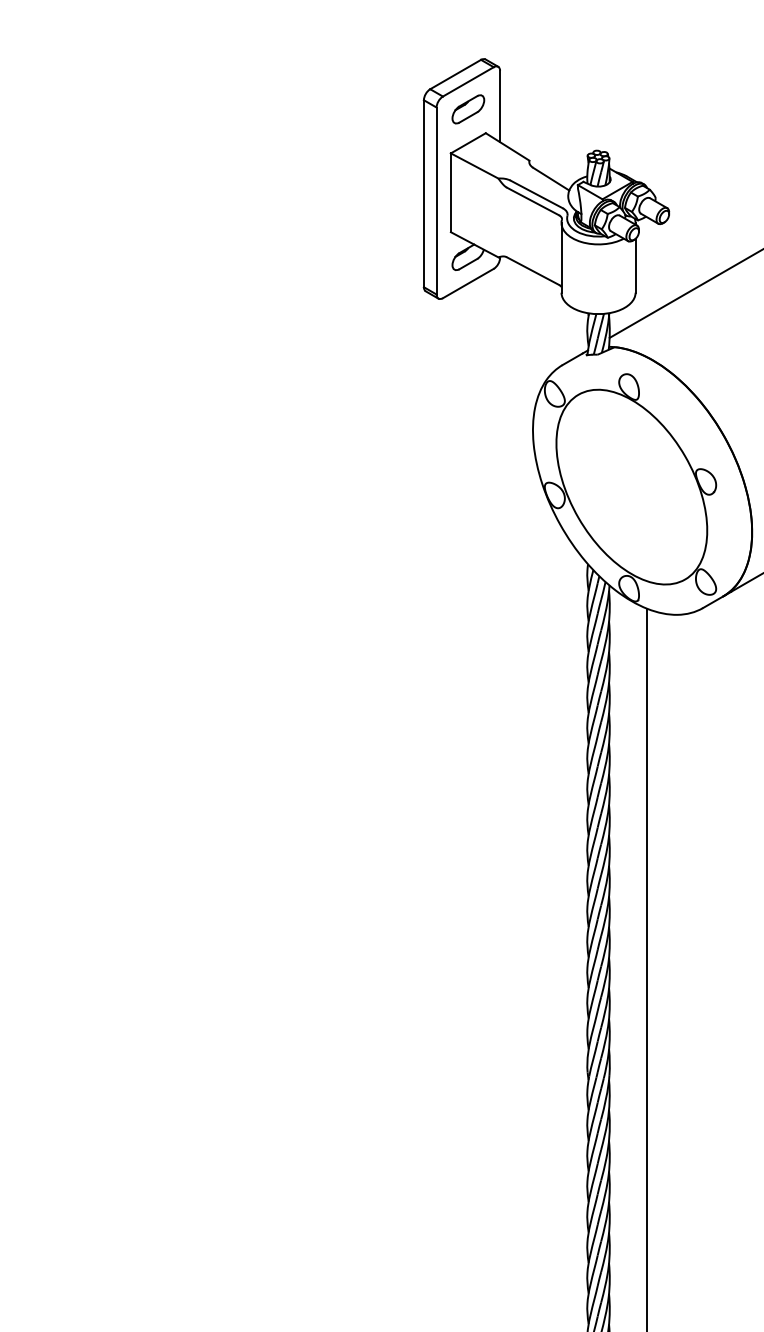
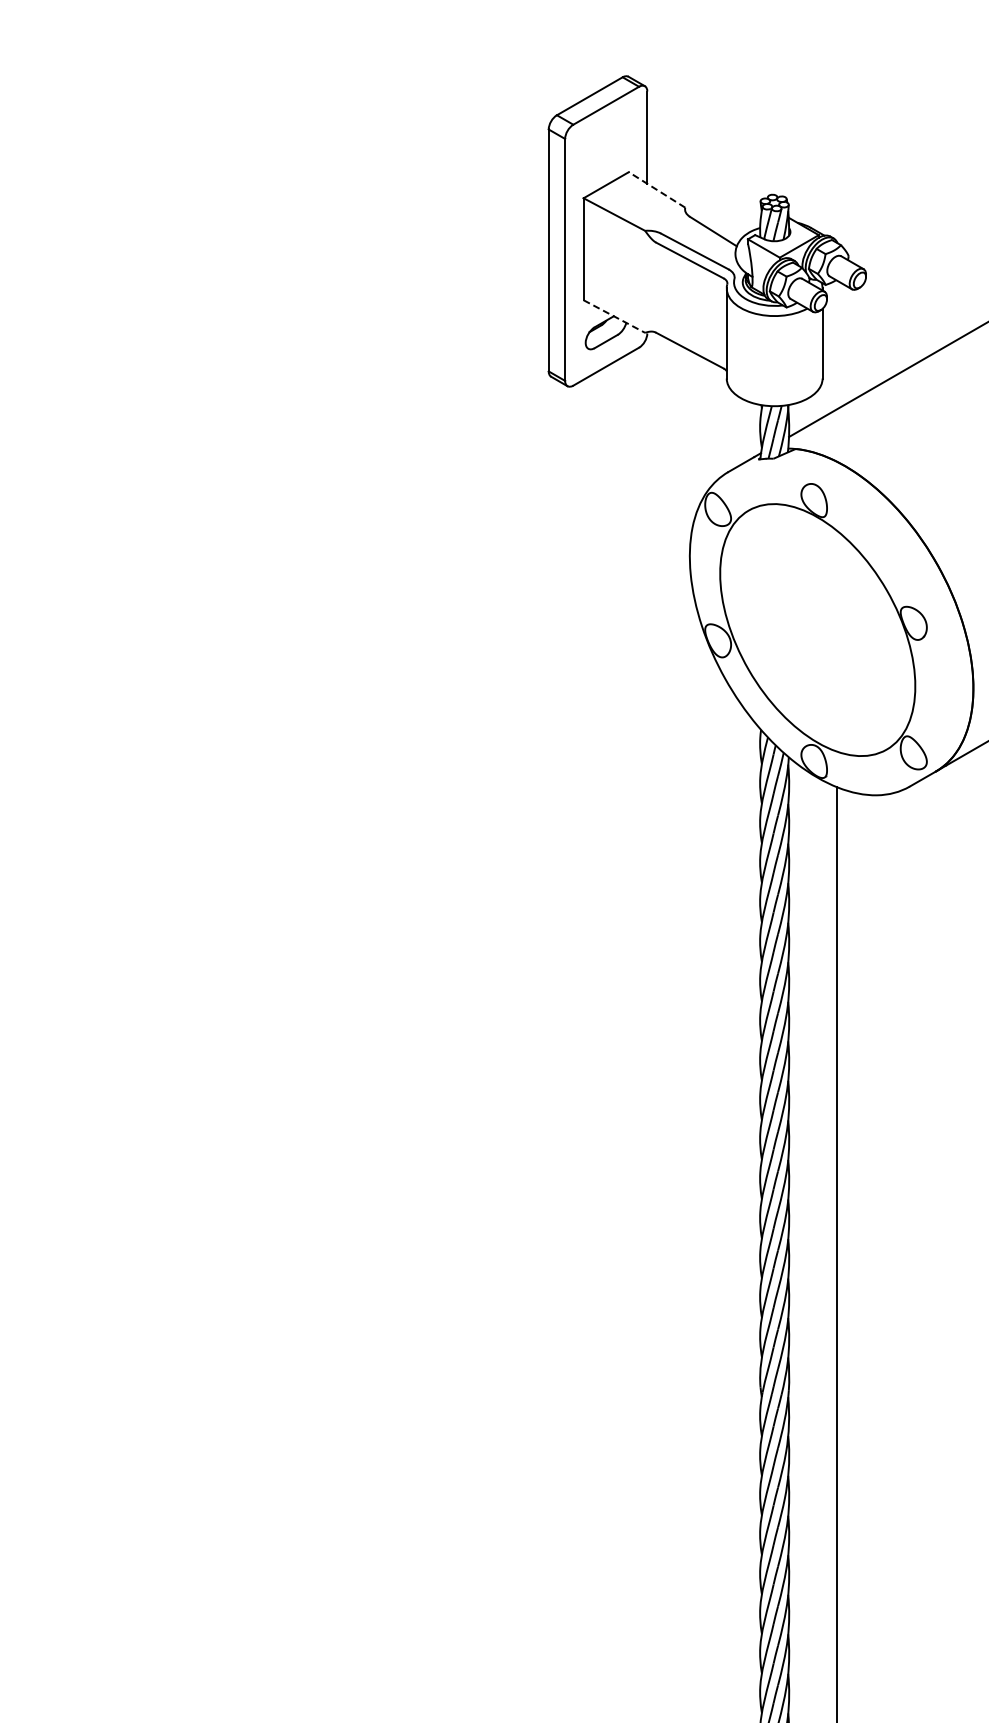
part: (467, 109) -> (605, 141), removed
line: (507, 146) -> (656, 189), solid -> dashed
line: (474, 244) -> (614, 316), solid -> dashed

